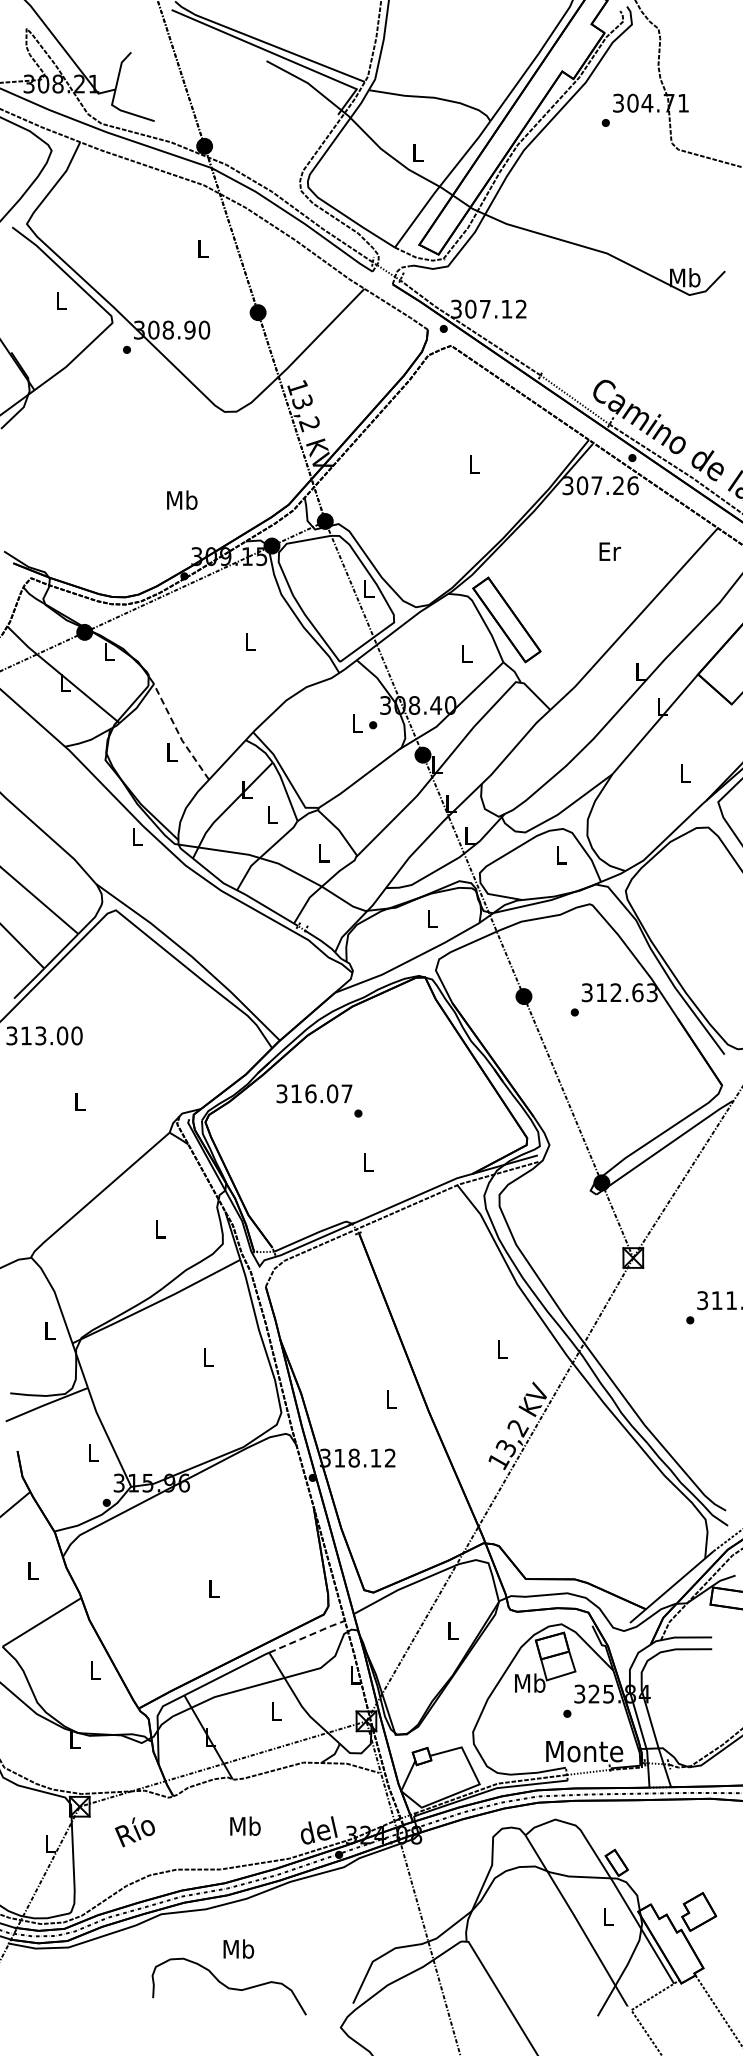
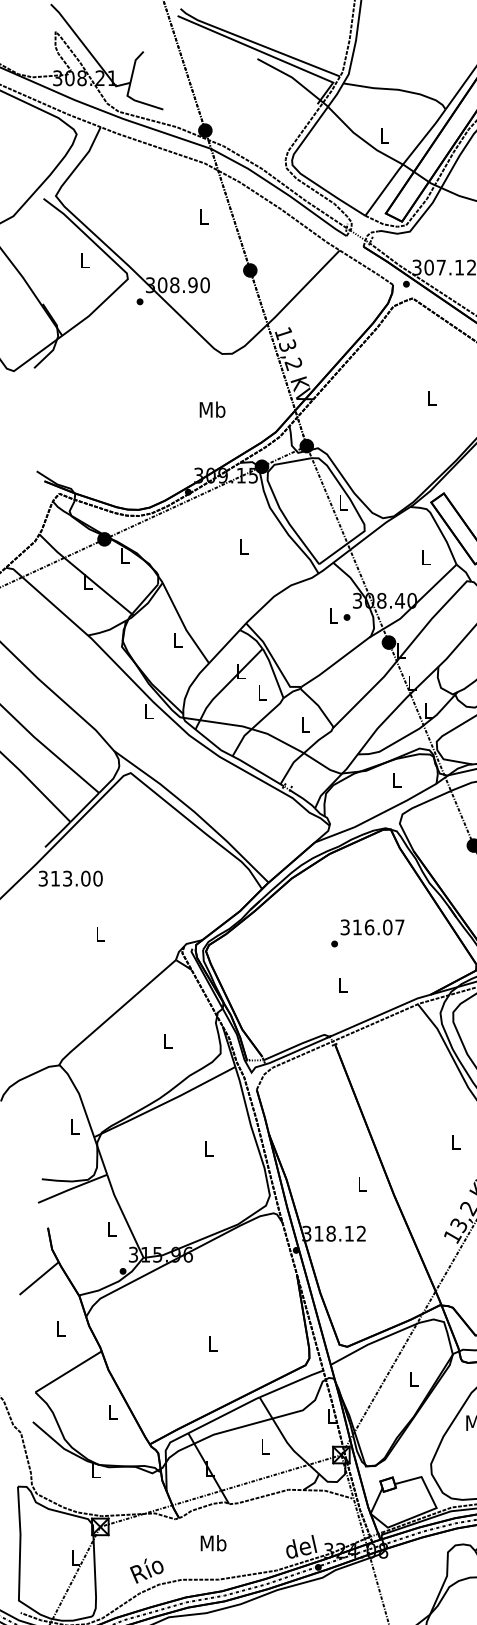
text: (182, 499) -> (212, 409), moved
line: (178, 733) -> (183, 624), dashed -> solid
text: (314, 1093) -> (372, 927), moved
line: (307, 1636) -> (291, 1383), dashed -> solid
text: (245, 1825) -> (213, 1542), moved
text: (134, 1832) -> (146, 1571), moved

